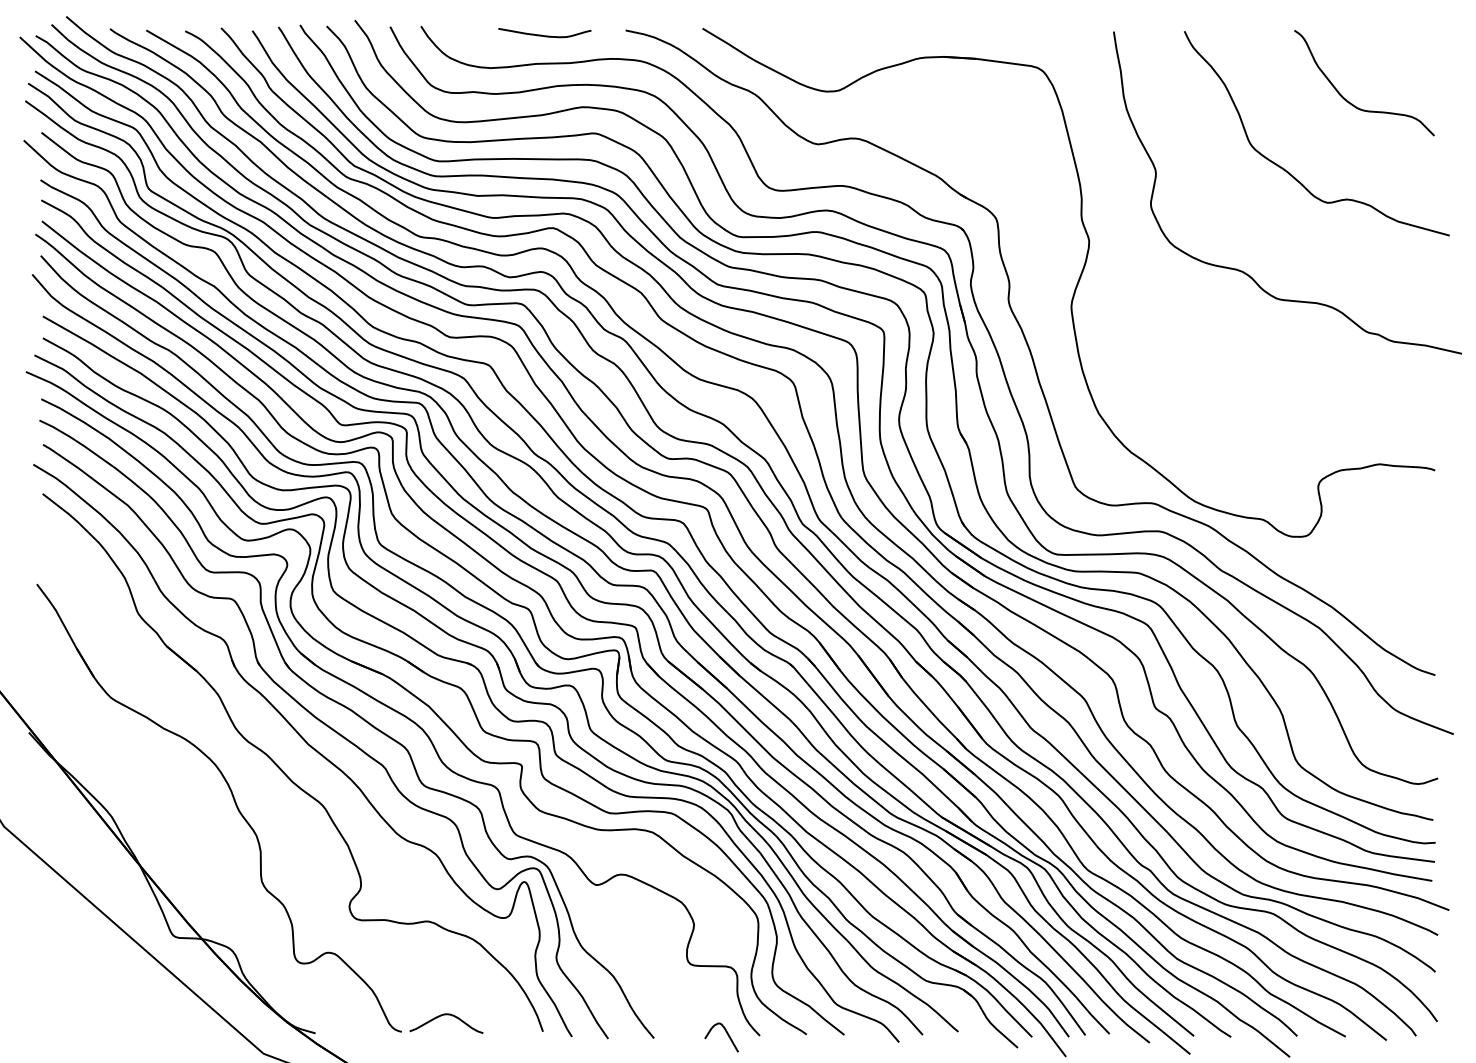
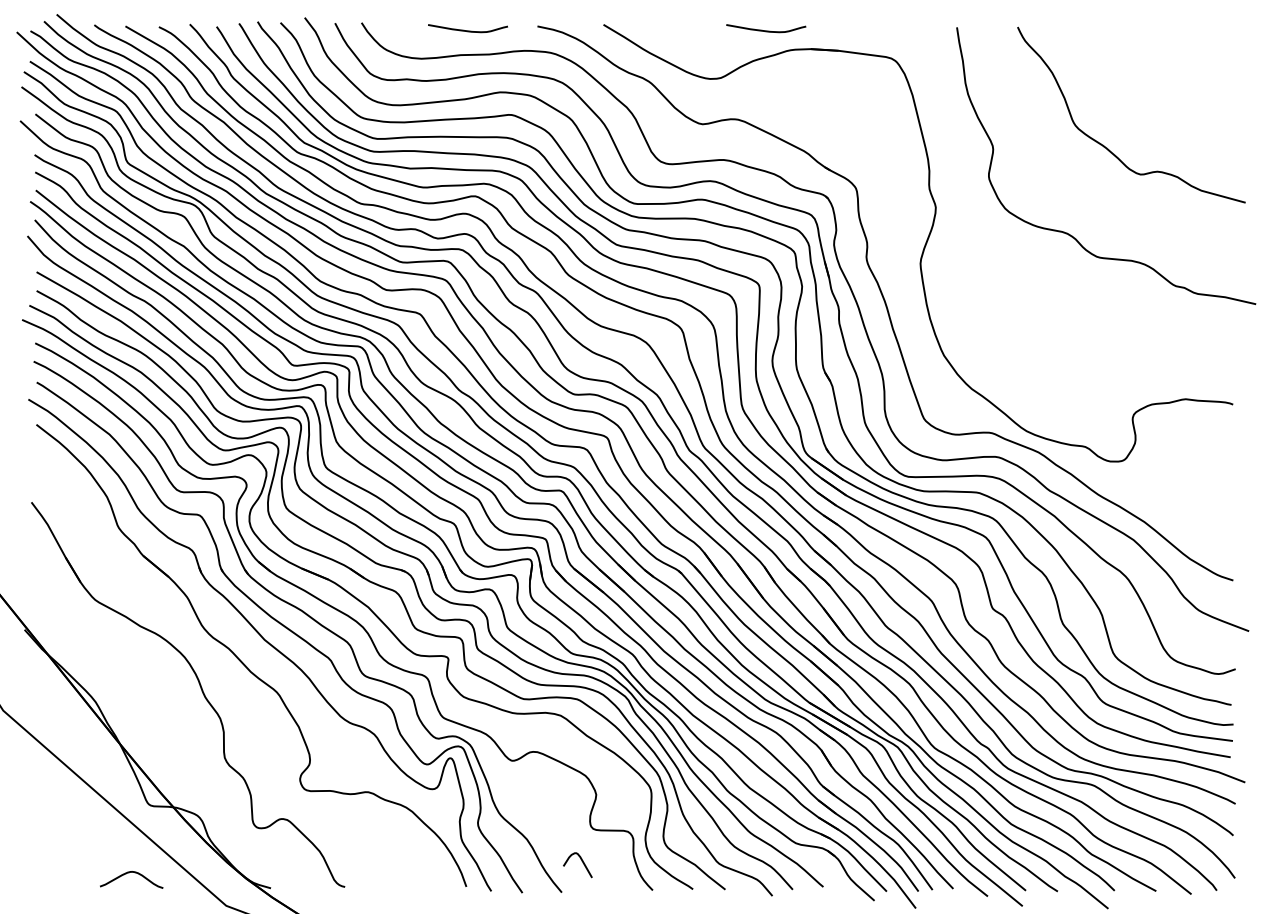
curve: (891, 35) -> (765, 30), added
curve: (1352, 103) -> (1162, 89), removed
curve: (446, 1015) -> (131, 872), moved
curve: (727, 1035) -> (582, 863), moved

